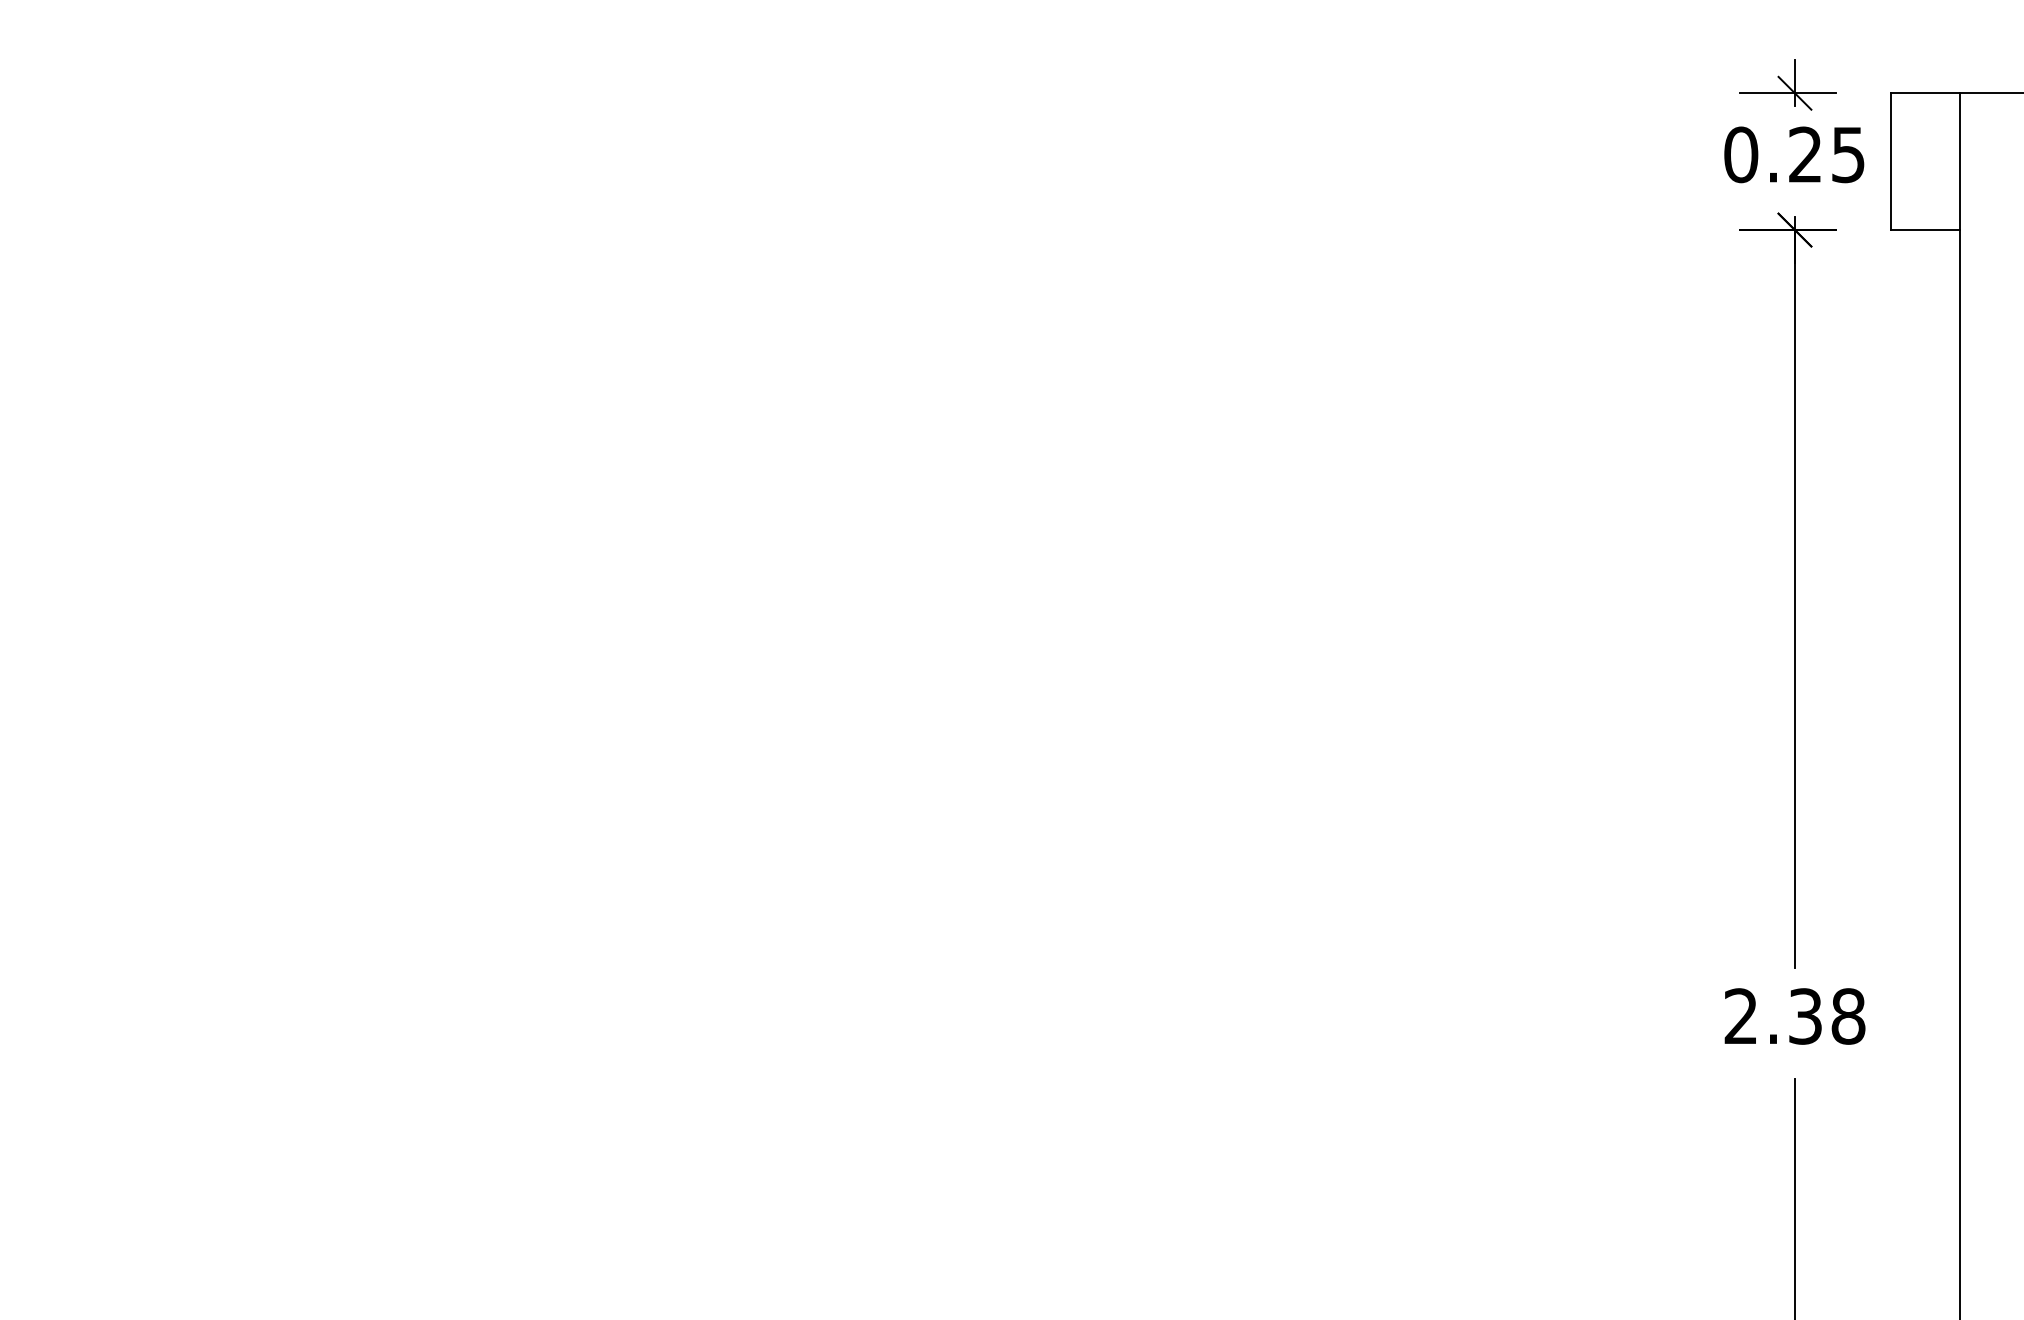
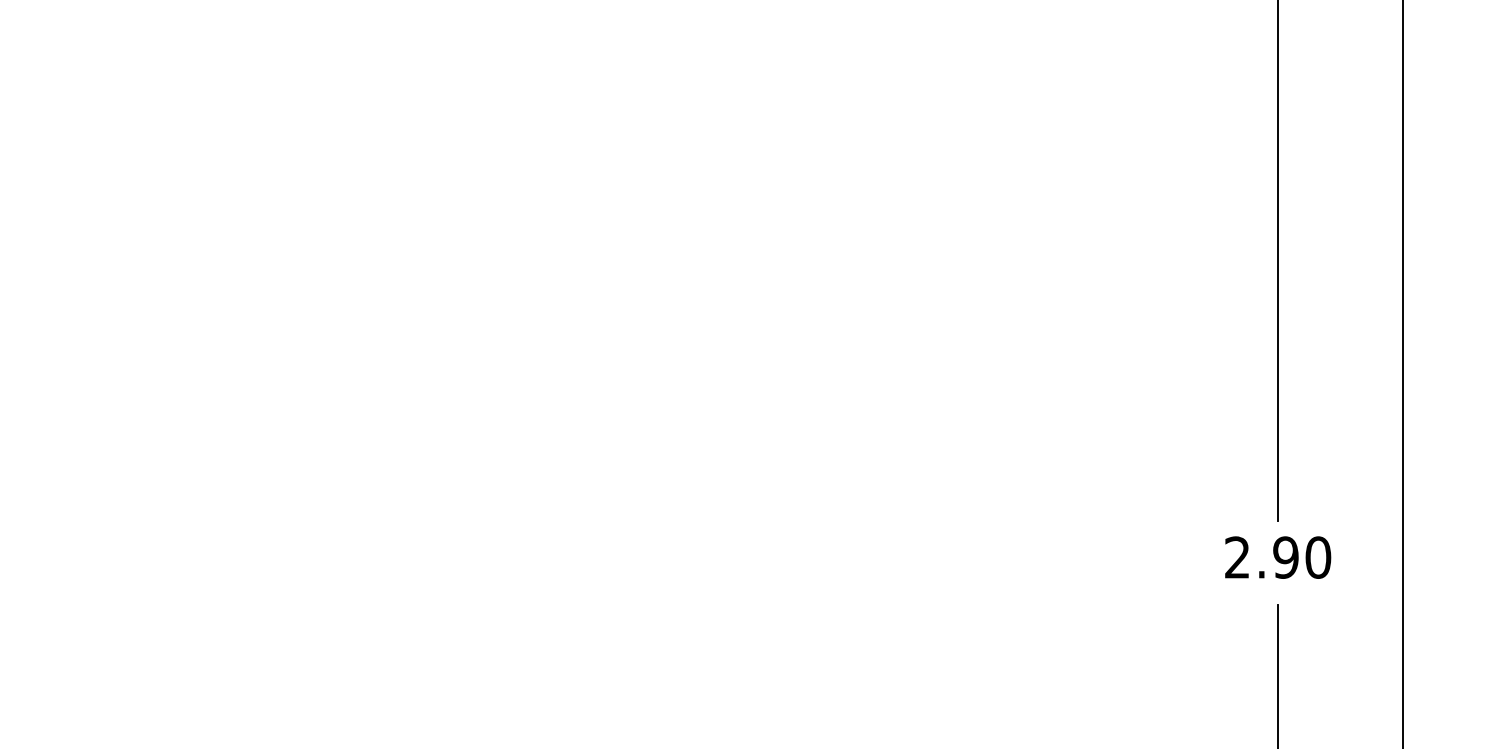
text: (1826, 1016) -> (1301, 557), 2.38 -> 2.90

